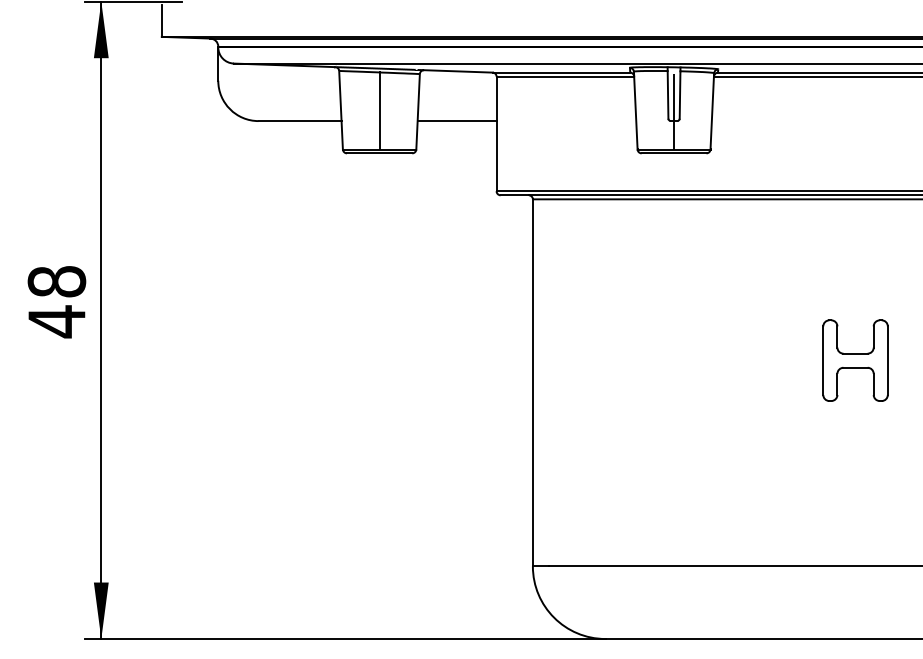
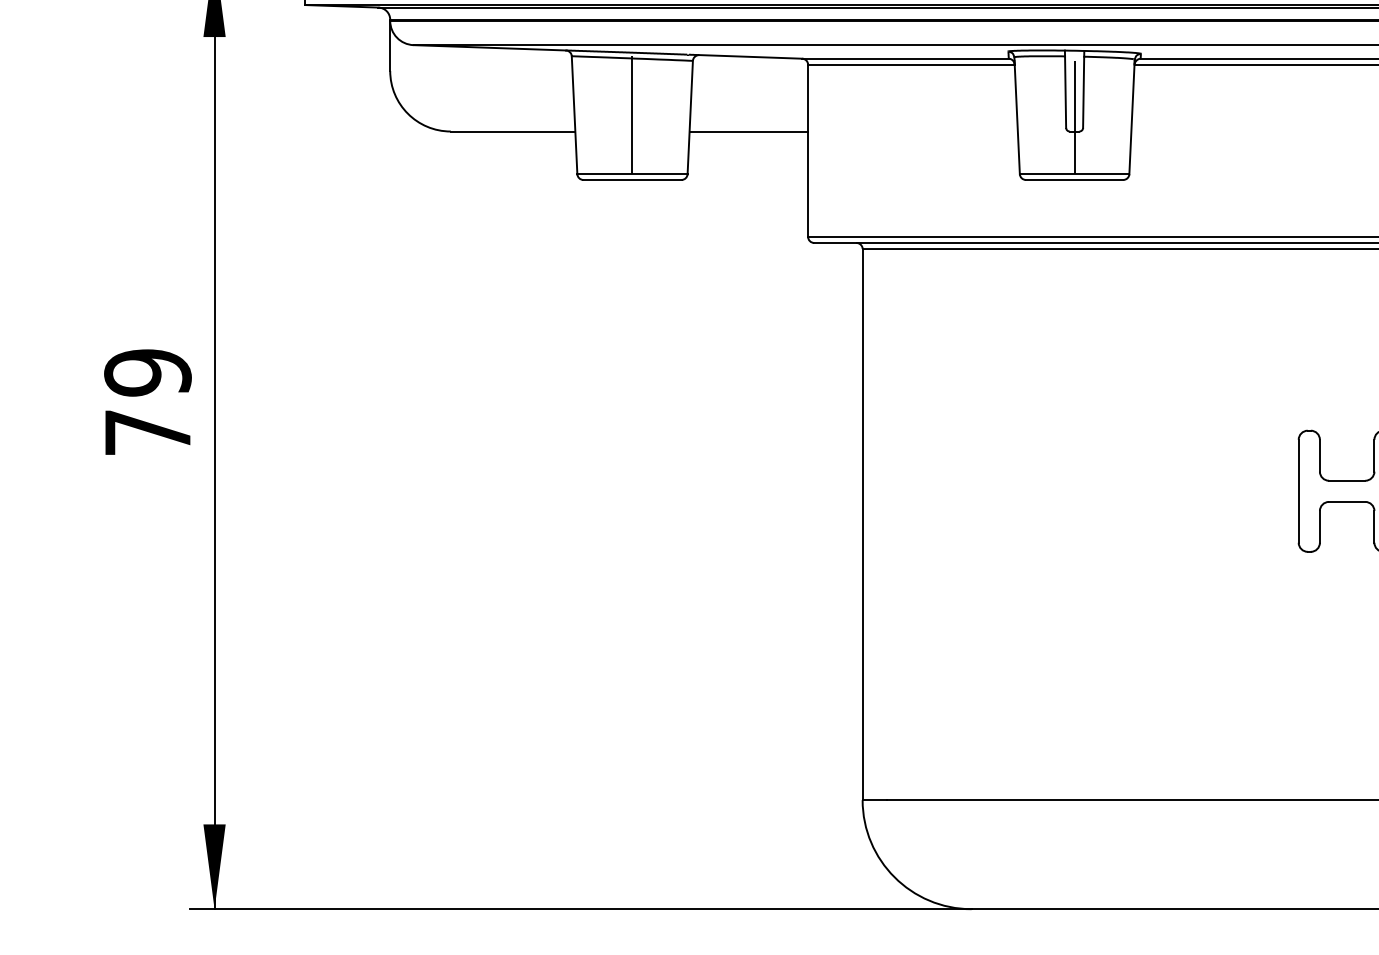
text: (56, 302) -> (147, 403), 48 -> 79

